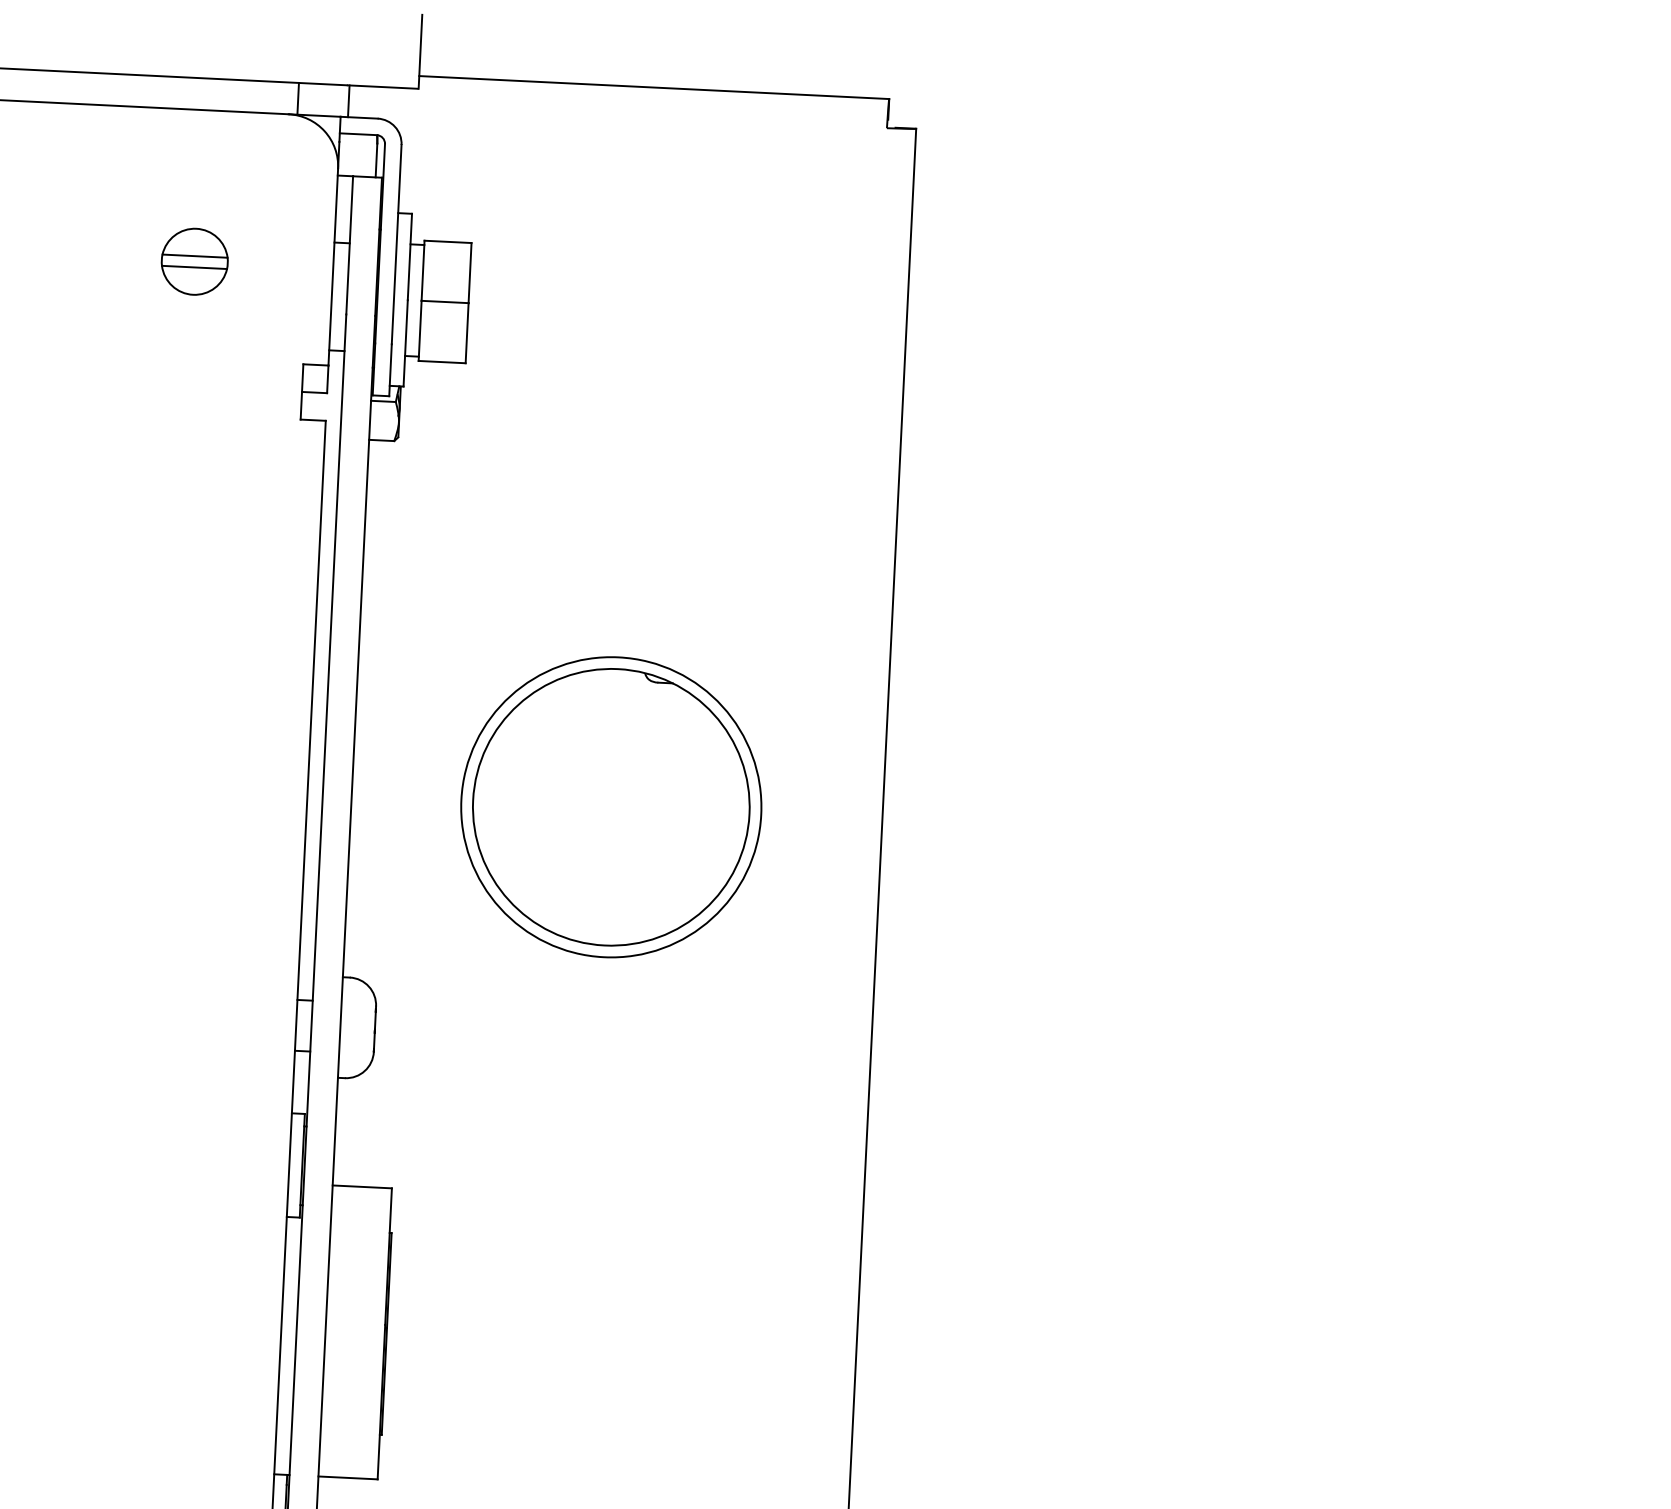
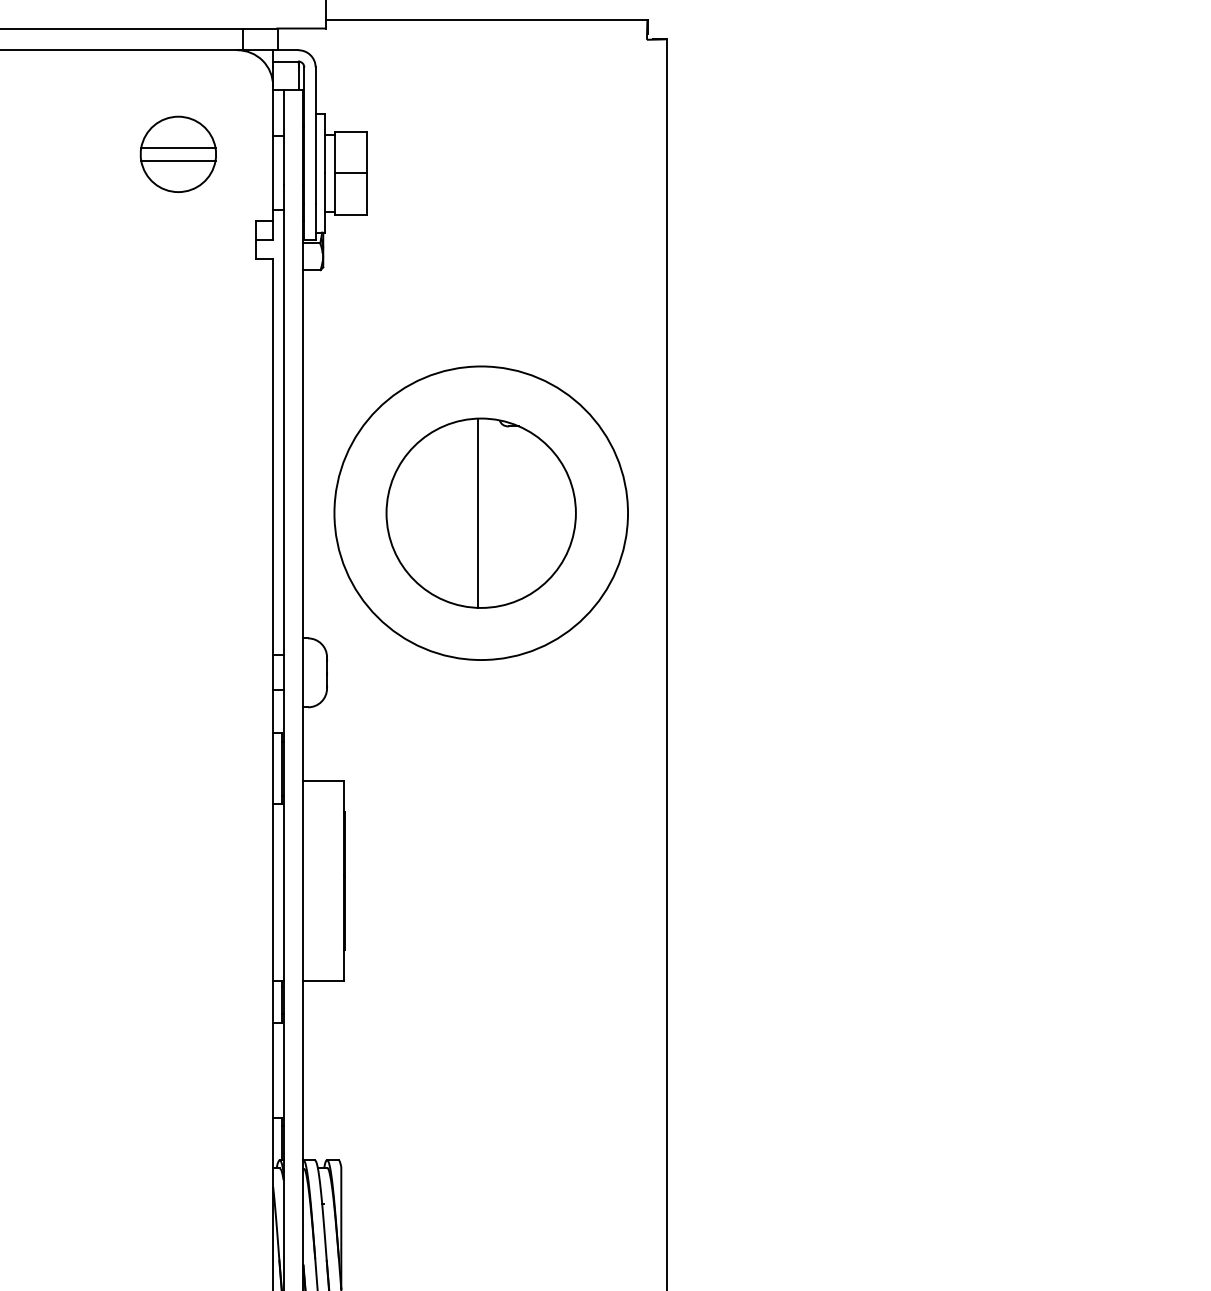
part: (193, 260) -> (177, 153), size x1.67
line: (605, 805) -> (477, 512), added
circle: (611, 807) -> (481, 513), size x1.43

